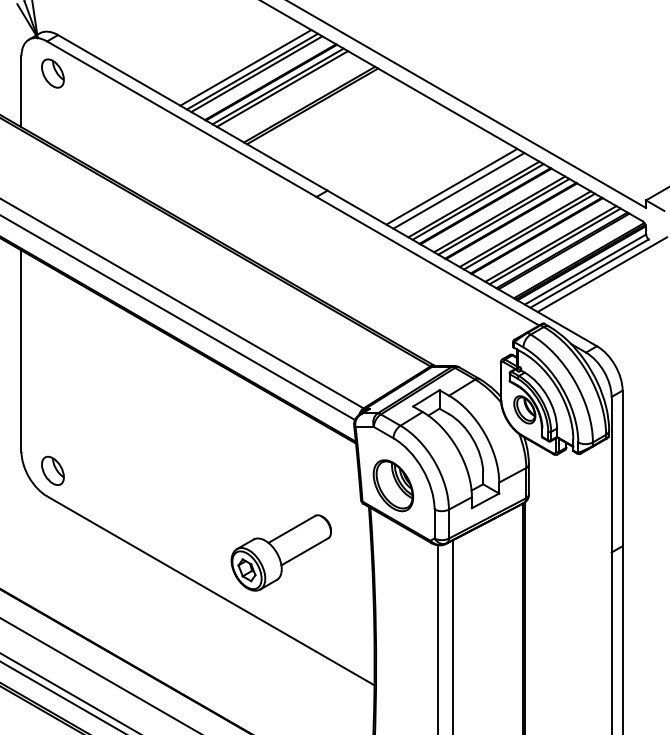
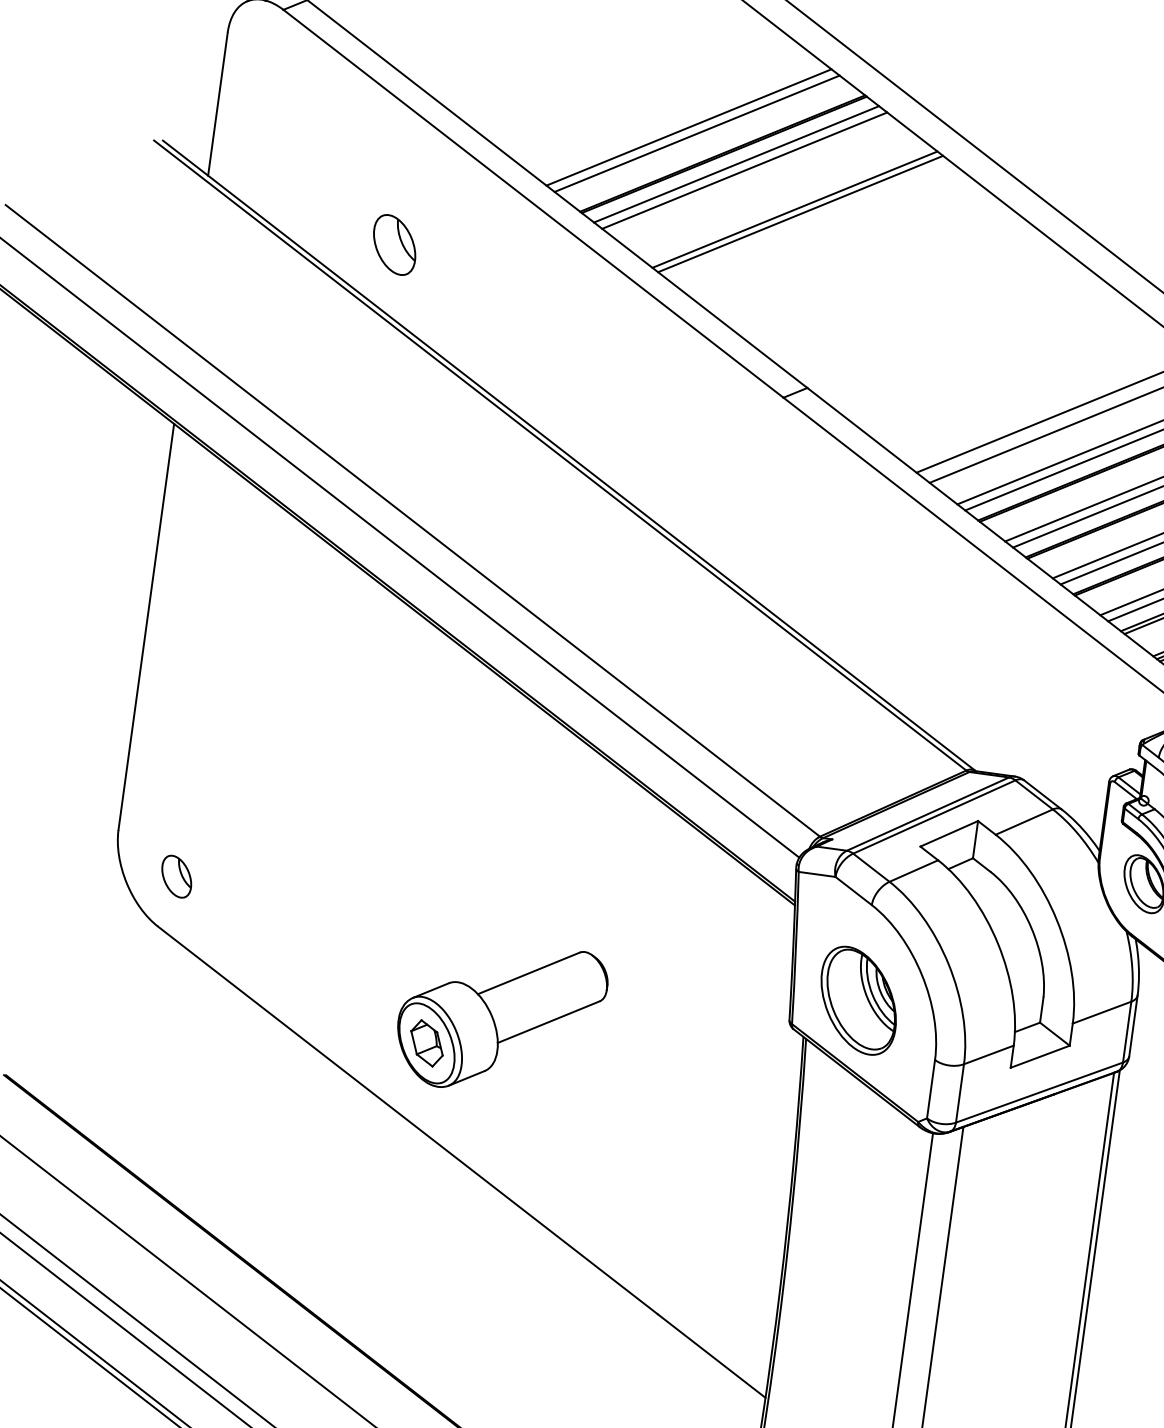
line: (245, 67) -> (676, 117), removed
part: (52, 73) -> (393, 244), moved
part: (52, 470) -> (175, 875), size x0.7
part: (280, 552) -> (499, 1016), moved

